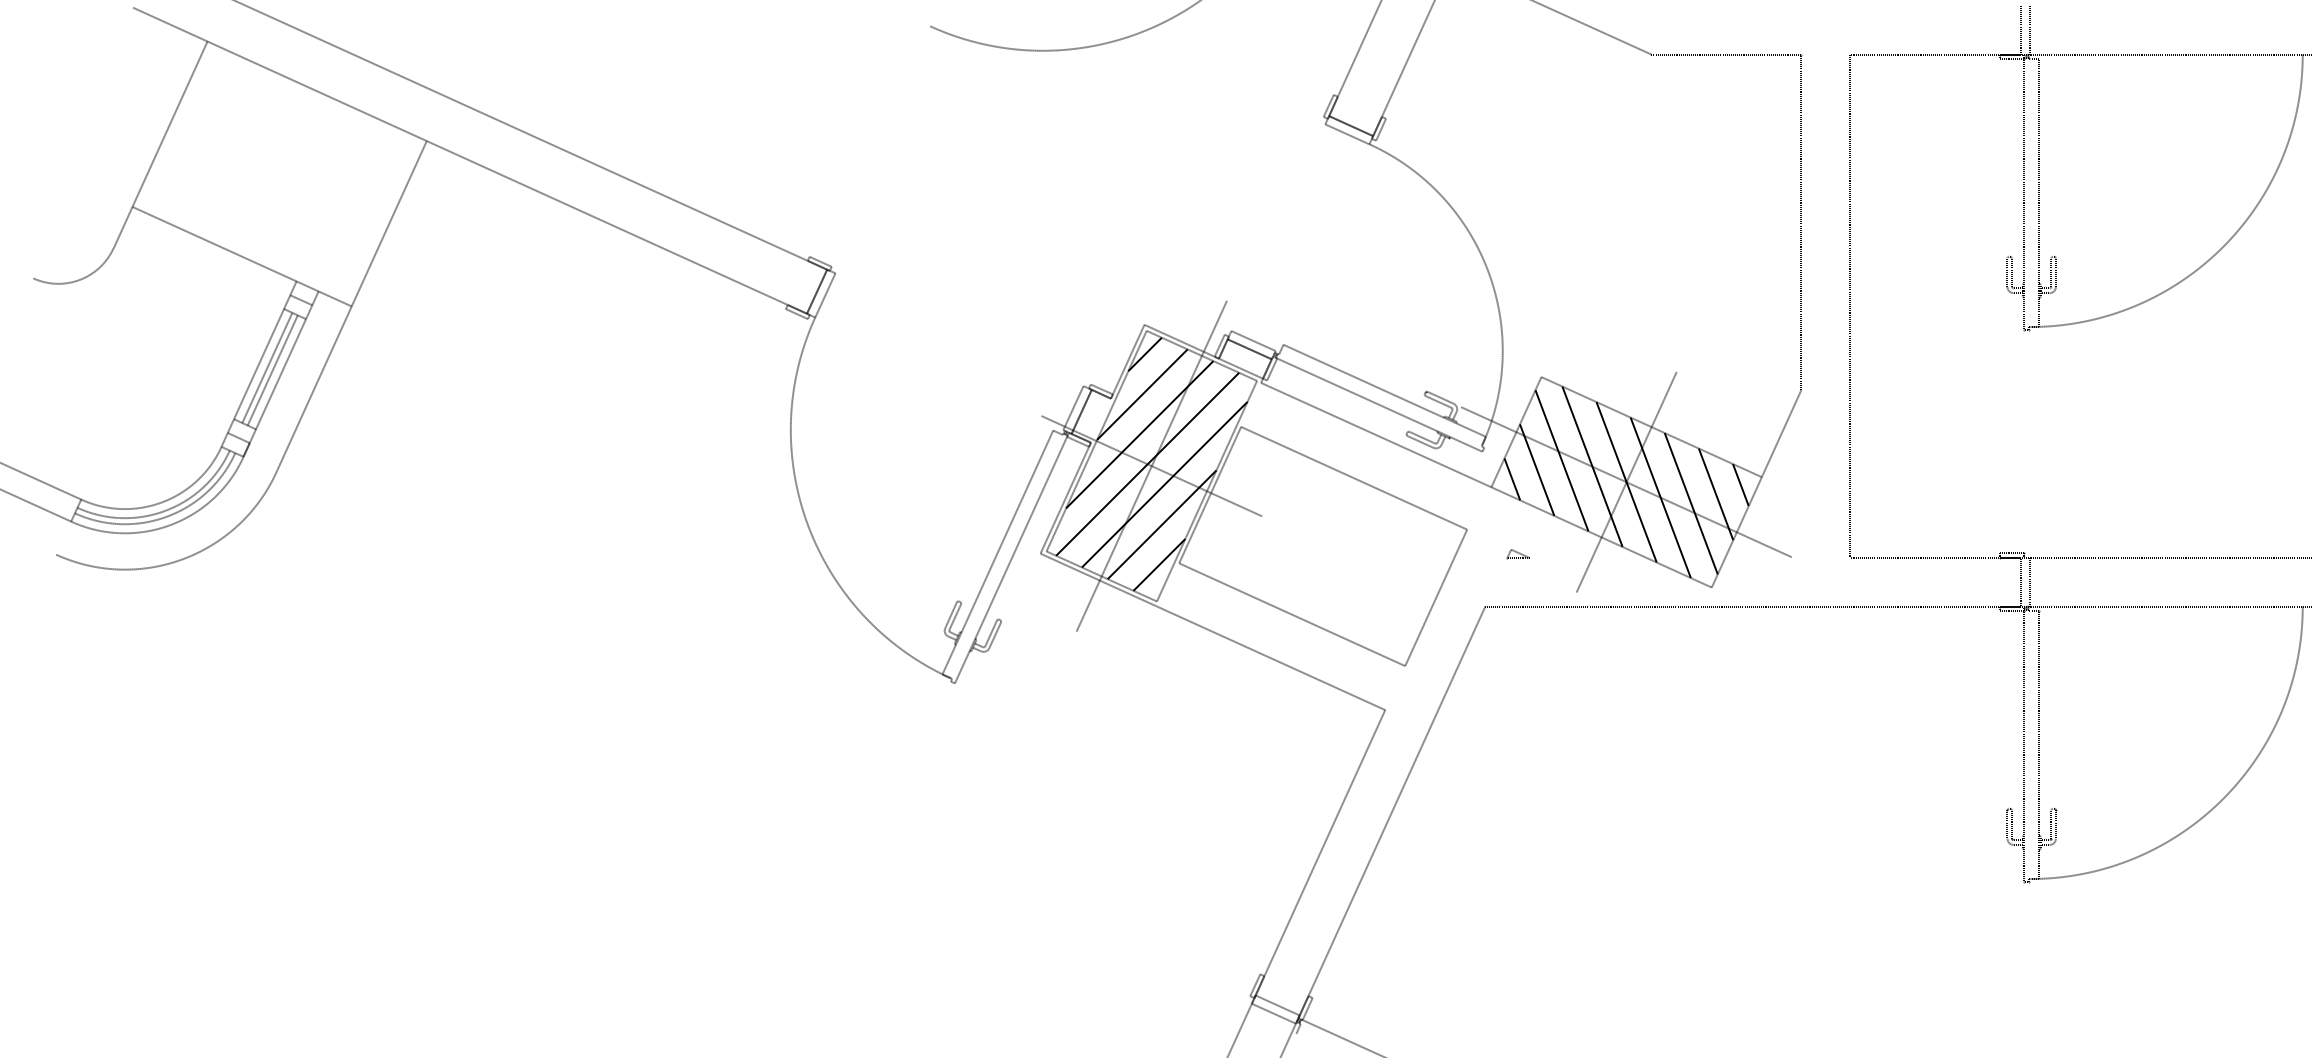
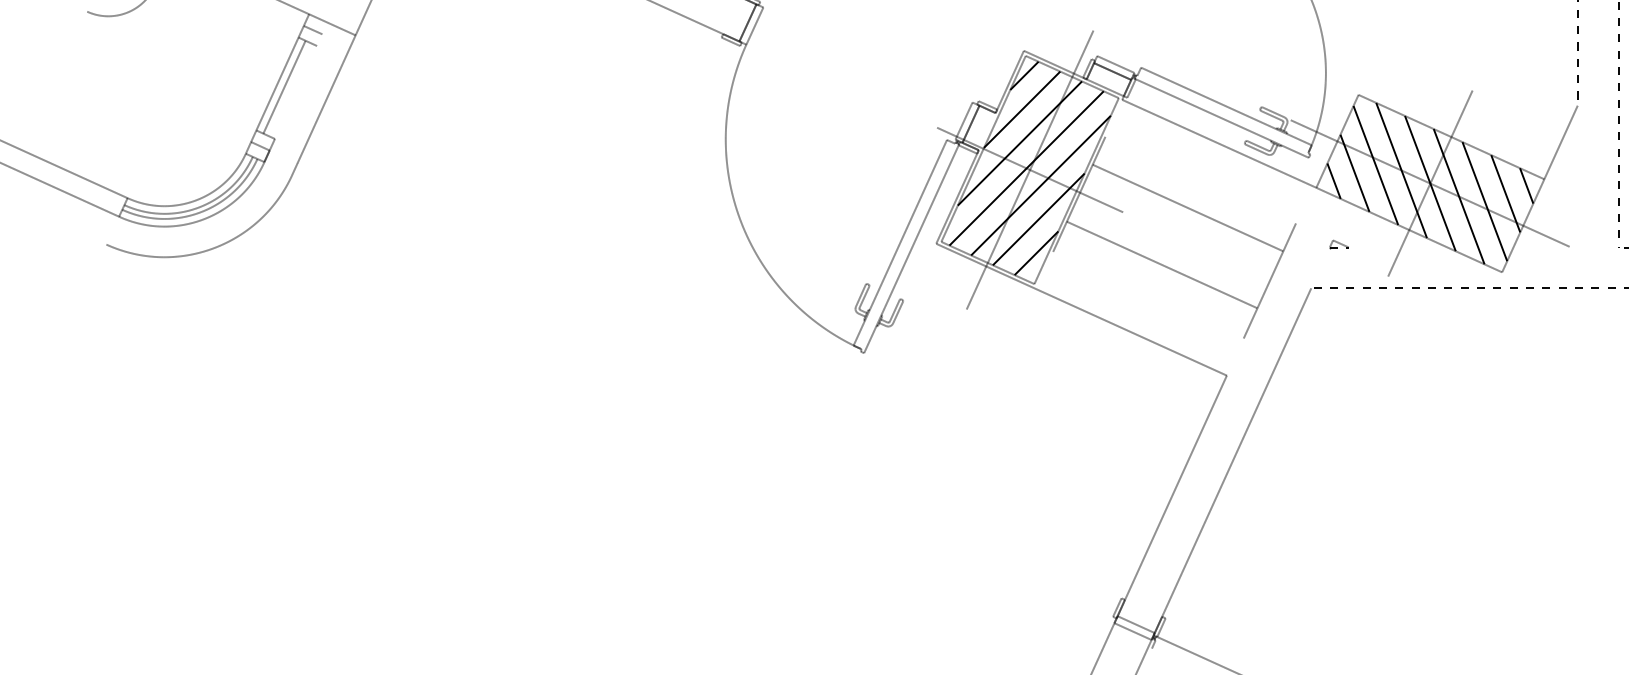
line: (287, 360) -> (301, 80), removed
line: (272, 370) -> (288, 89), removed
line: (1354, 477) -> (1188, 207), moved
line: (1292, 614) -> (1162, 264), moved

